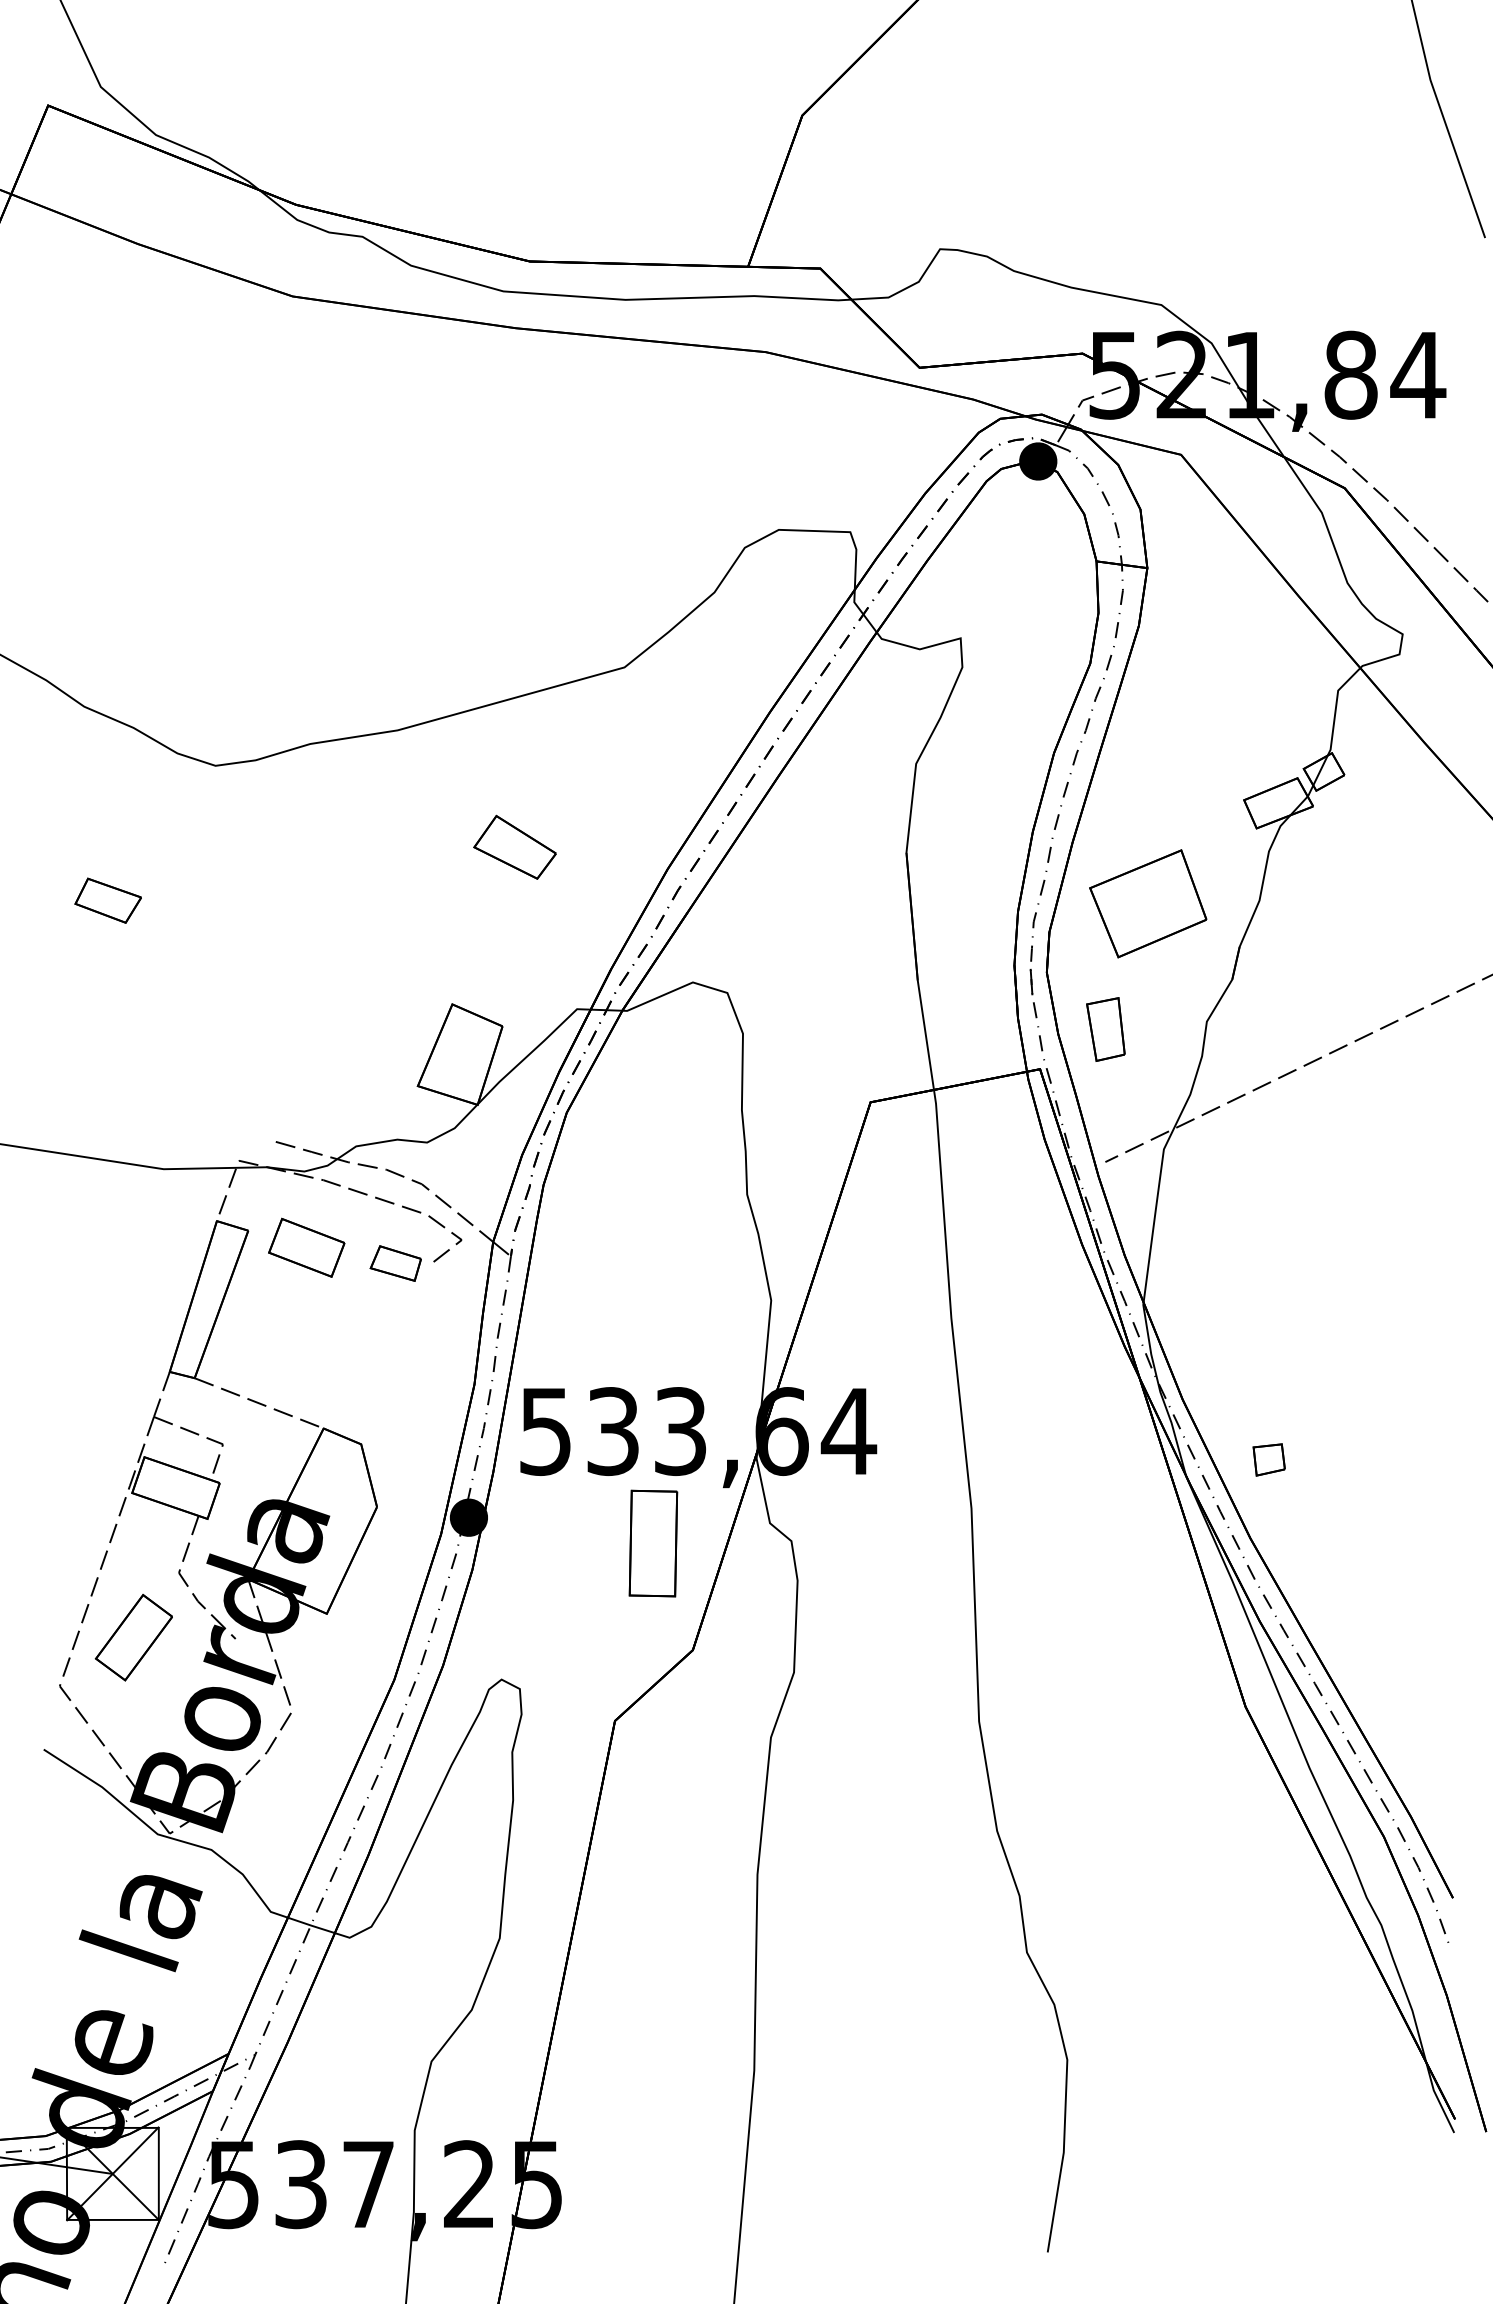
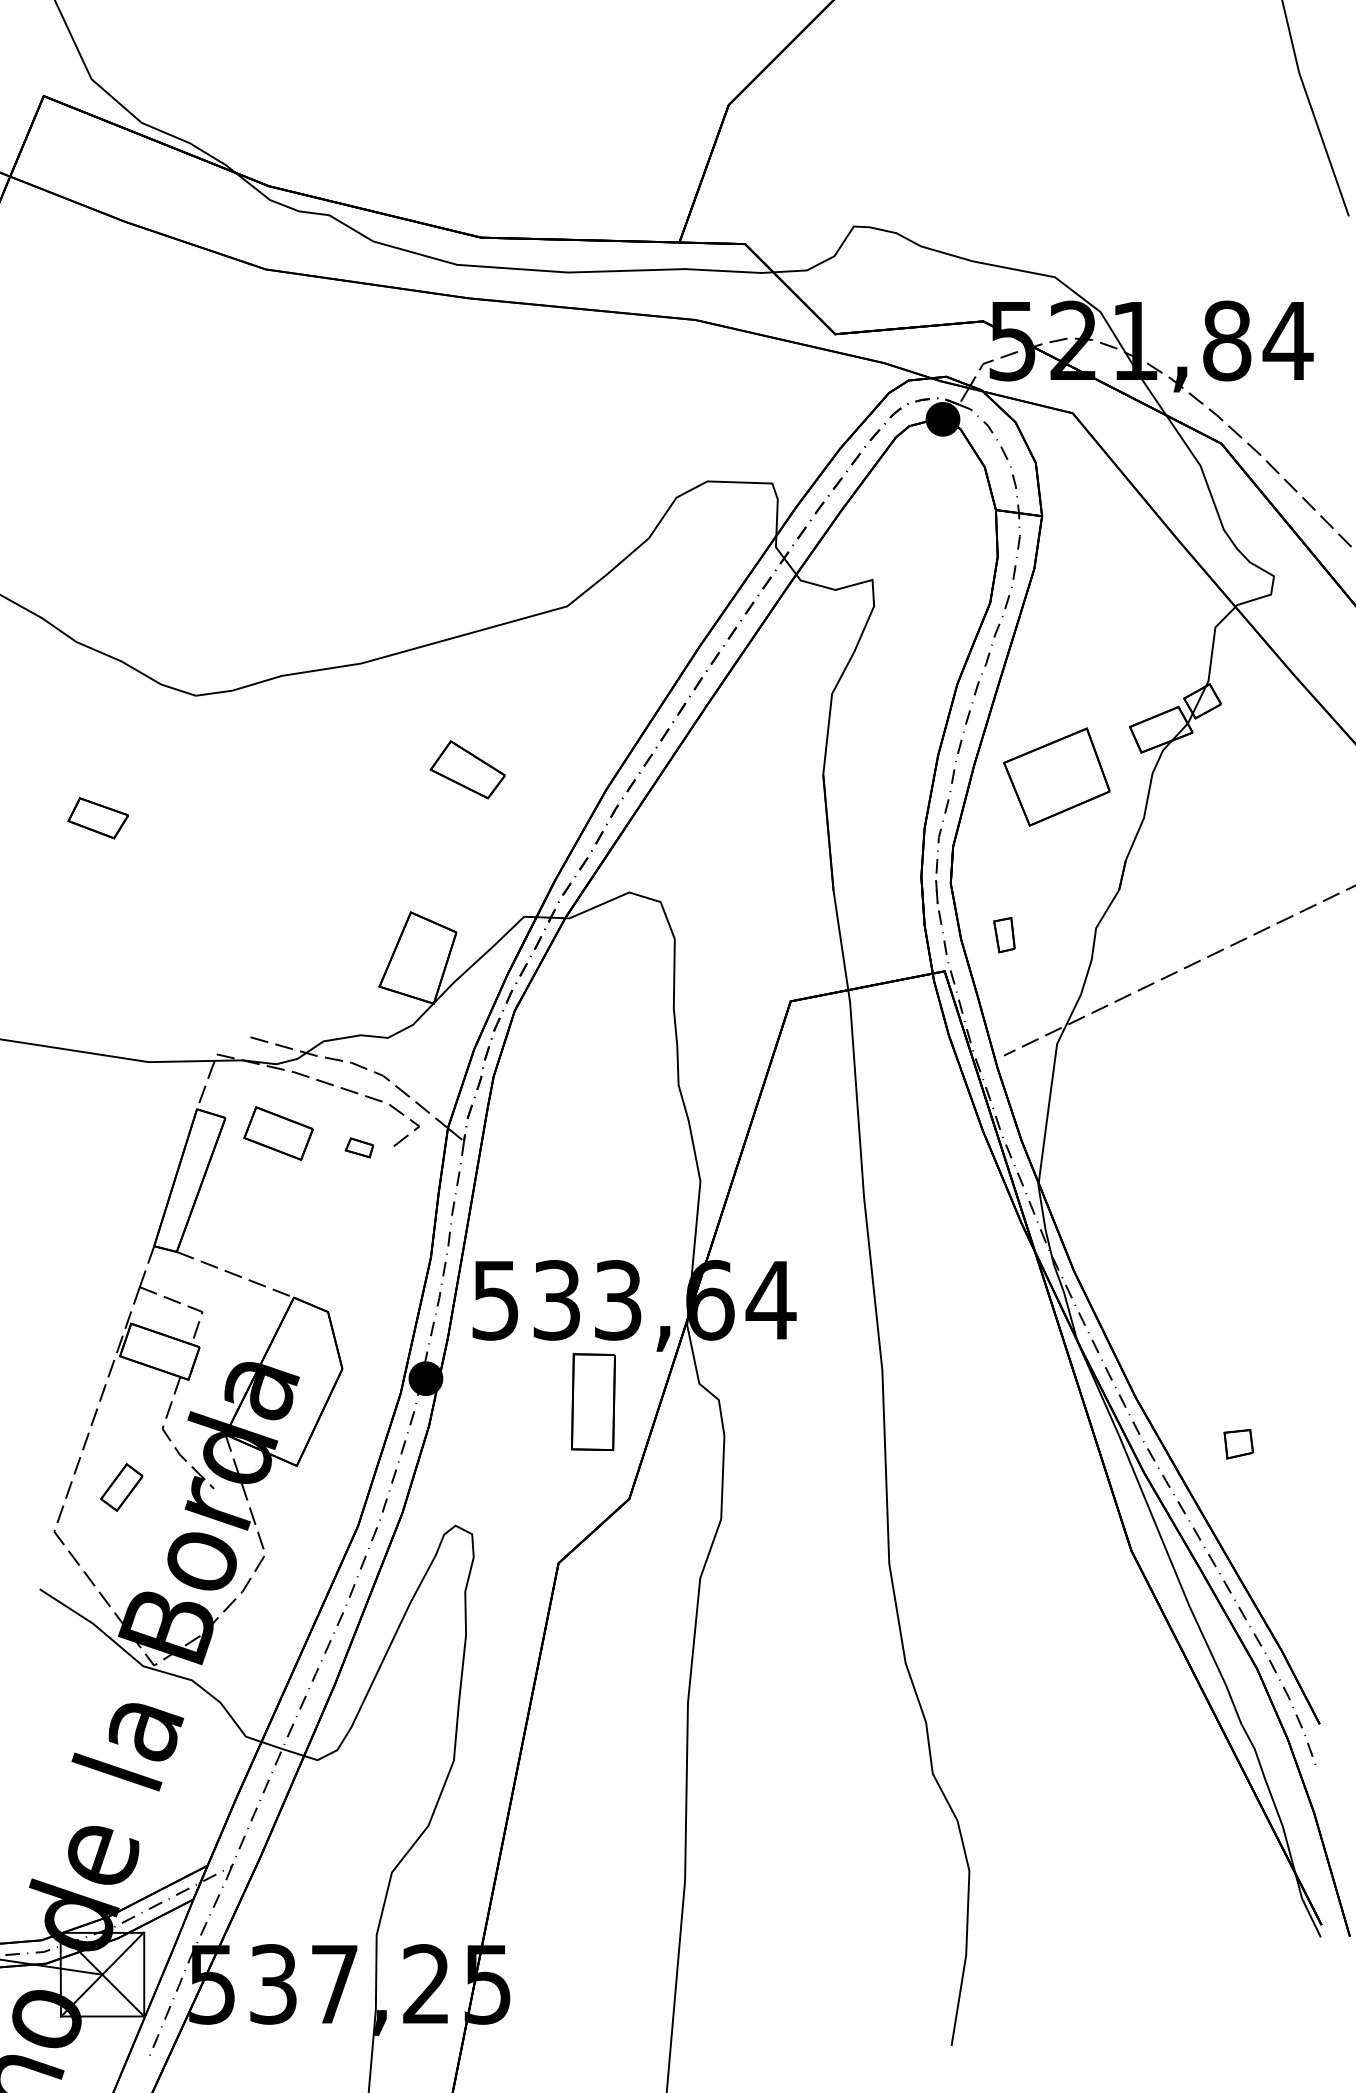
part: (1147, 903) -> (1056, 776), moved
part: (1105, 1028) -> (1004, 934), size x0.6
part: (395, 1263) -> (359, 1147), size x0.6
part: (1268, 1460) -> (1238, 1444), moved
part: (133, 1637) -> (121, 1487), size x0.6

